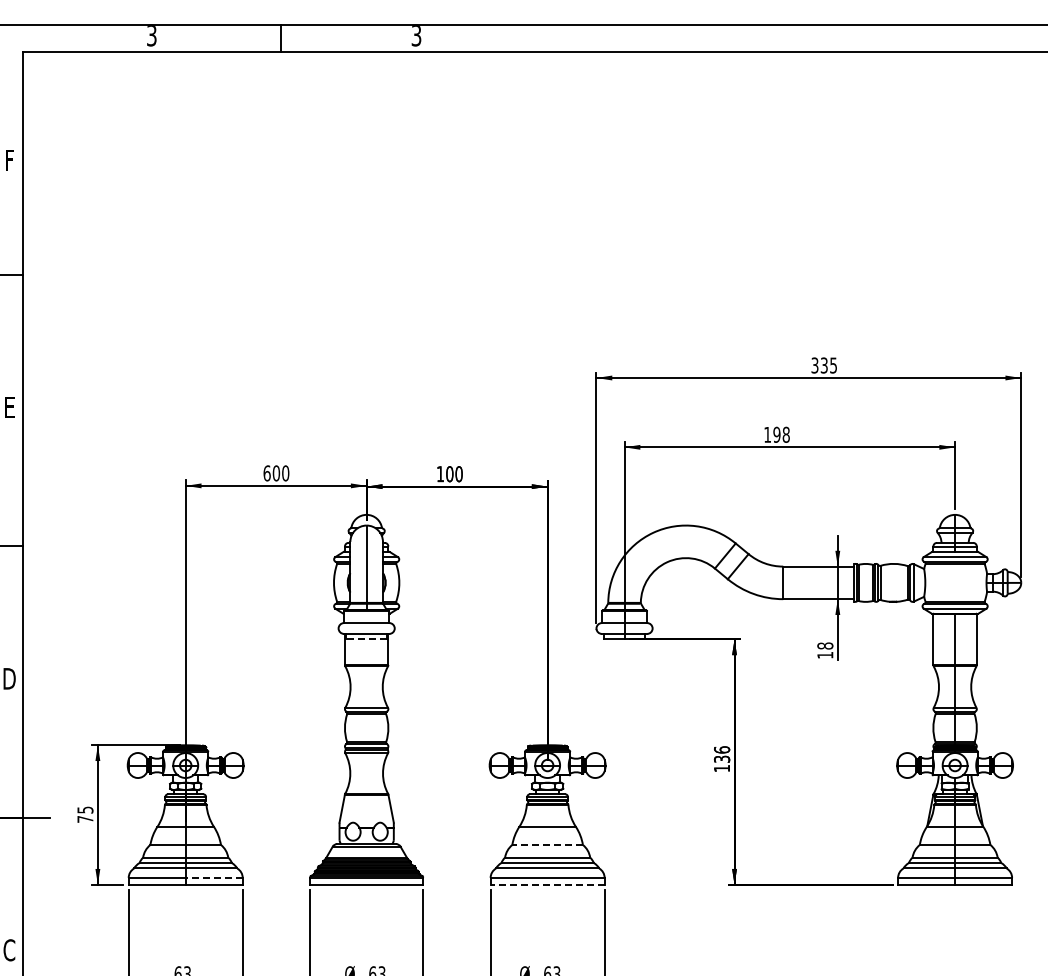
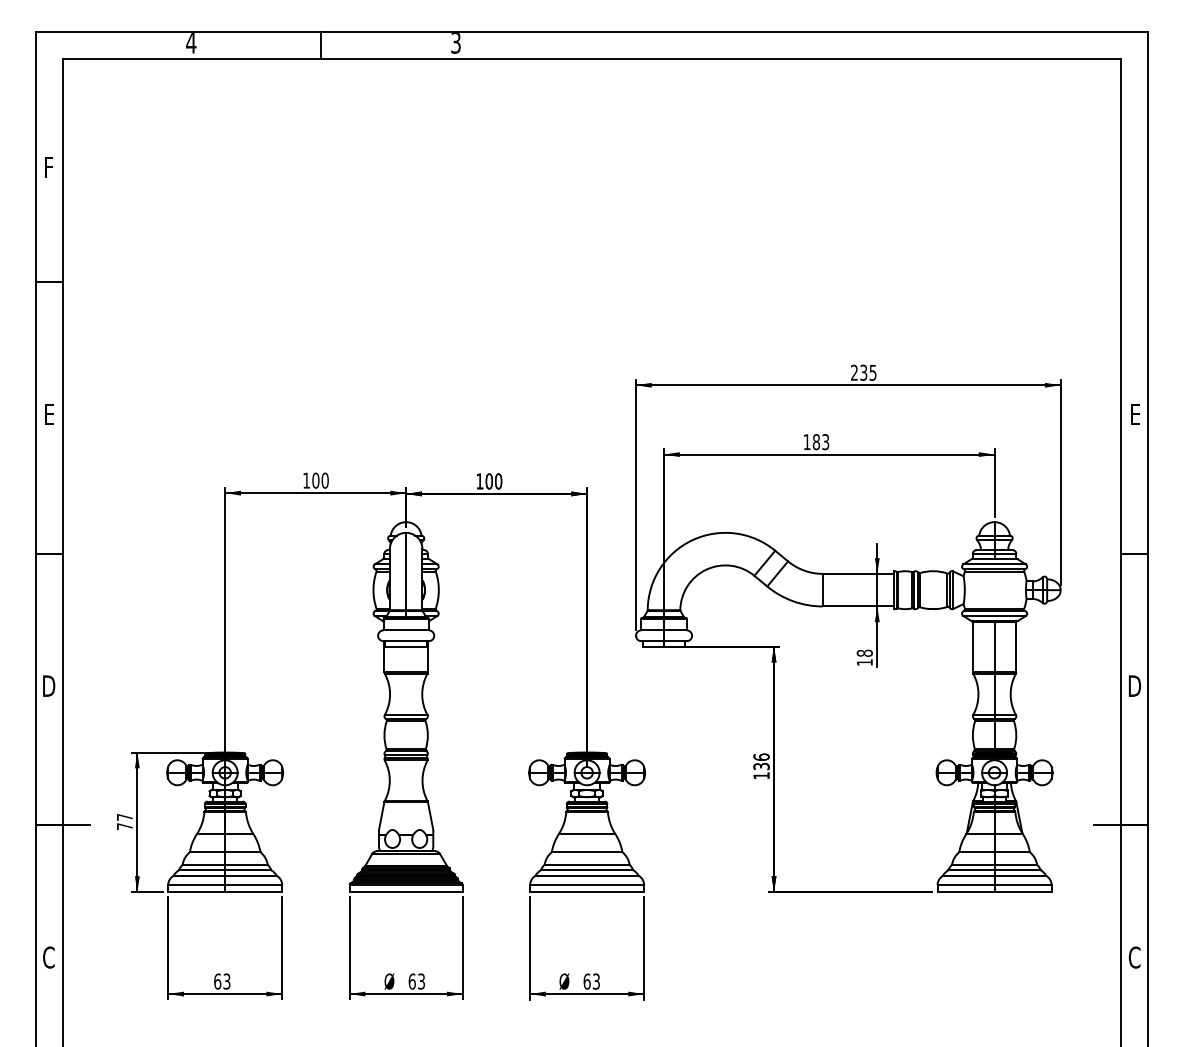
text: (152, 36) -> (191, 43), 3 -> 4
text: (815, 365) -> (854, 372), 335 -> 235
text: (781, 435) -> (820, 442), 198 -> 183
text: (267, 473) -> (306, 480), 600 -> 100
line: (367, 639) -> (406, 646), dashed -> solid
text: (85, 810) -> (124, 817), 75 -> 77
line: (547, 845) -> (586, 852), dashed -> solid
line: (214, 878) -> (253, 885), dashed -> solid
line: (547, 885) -> (586, 892), dashed -> solid

